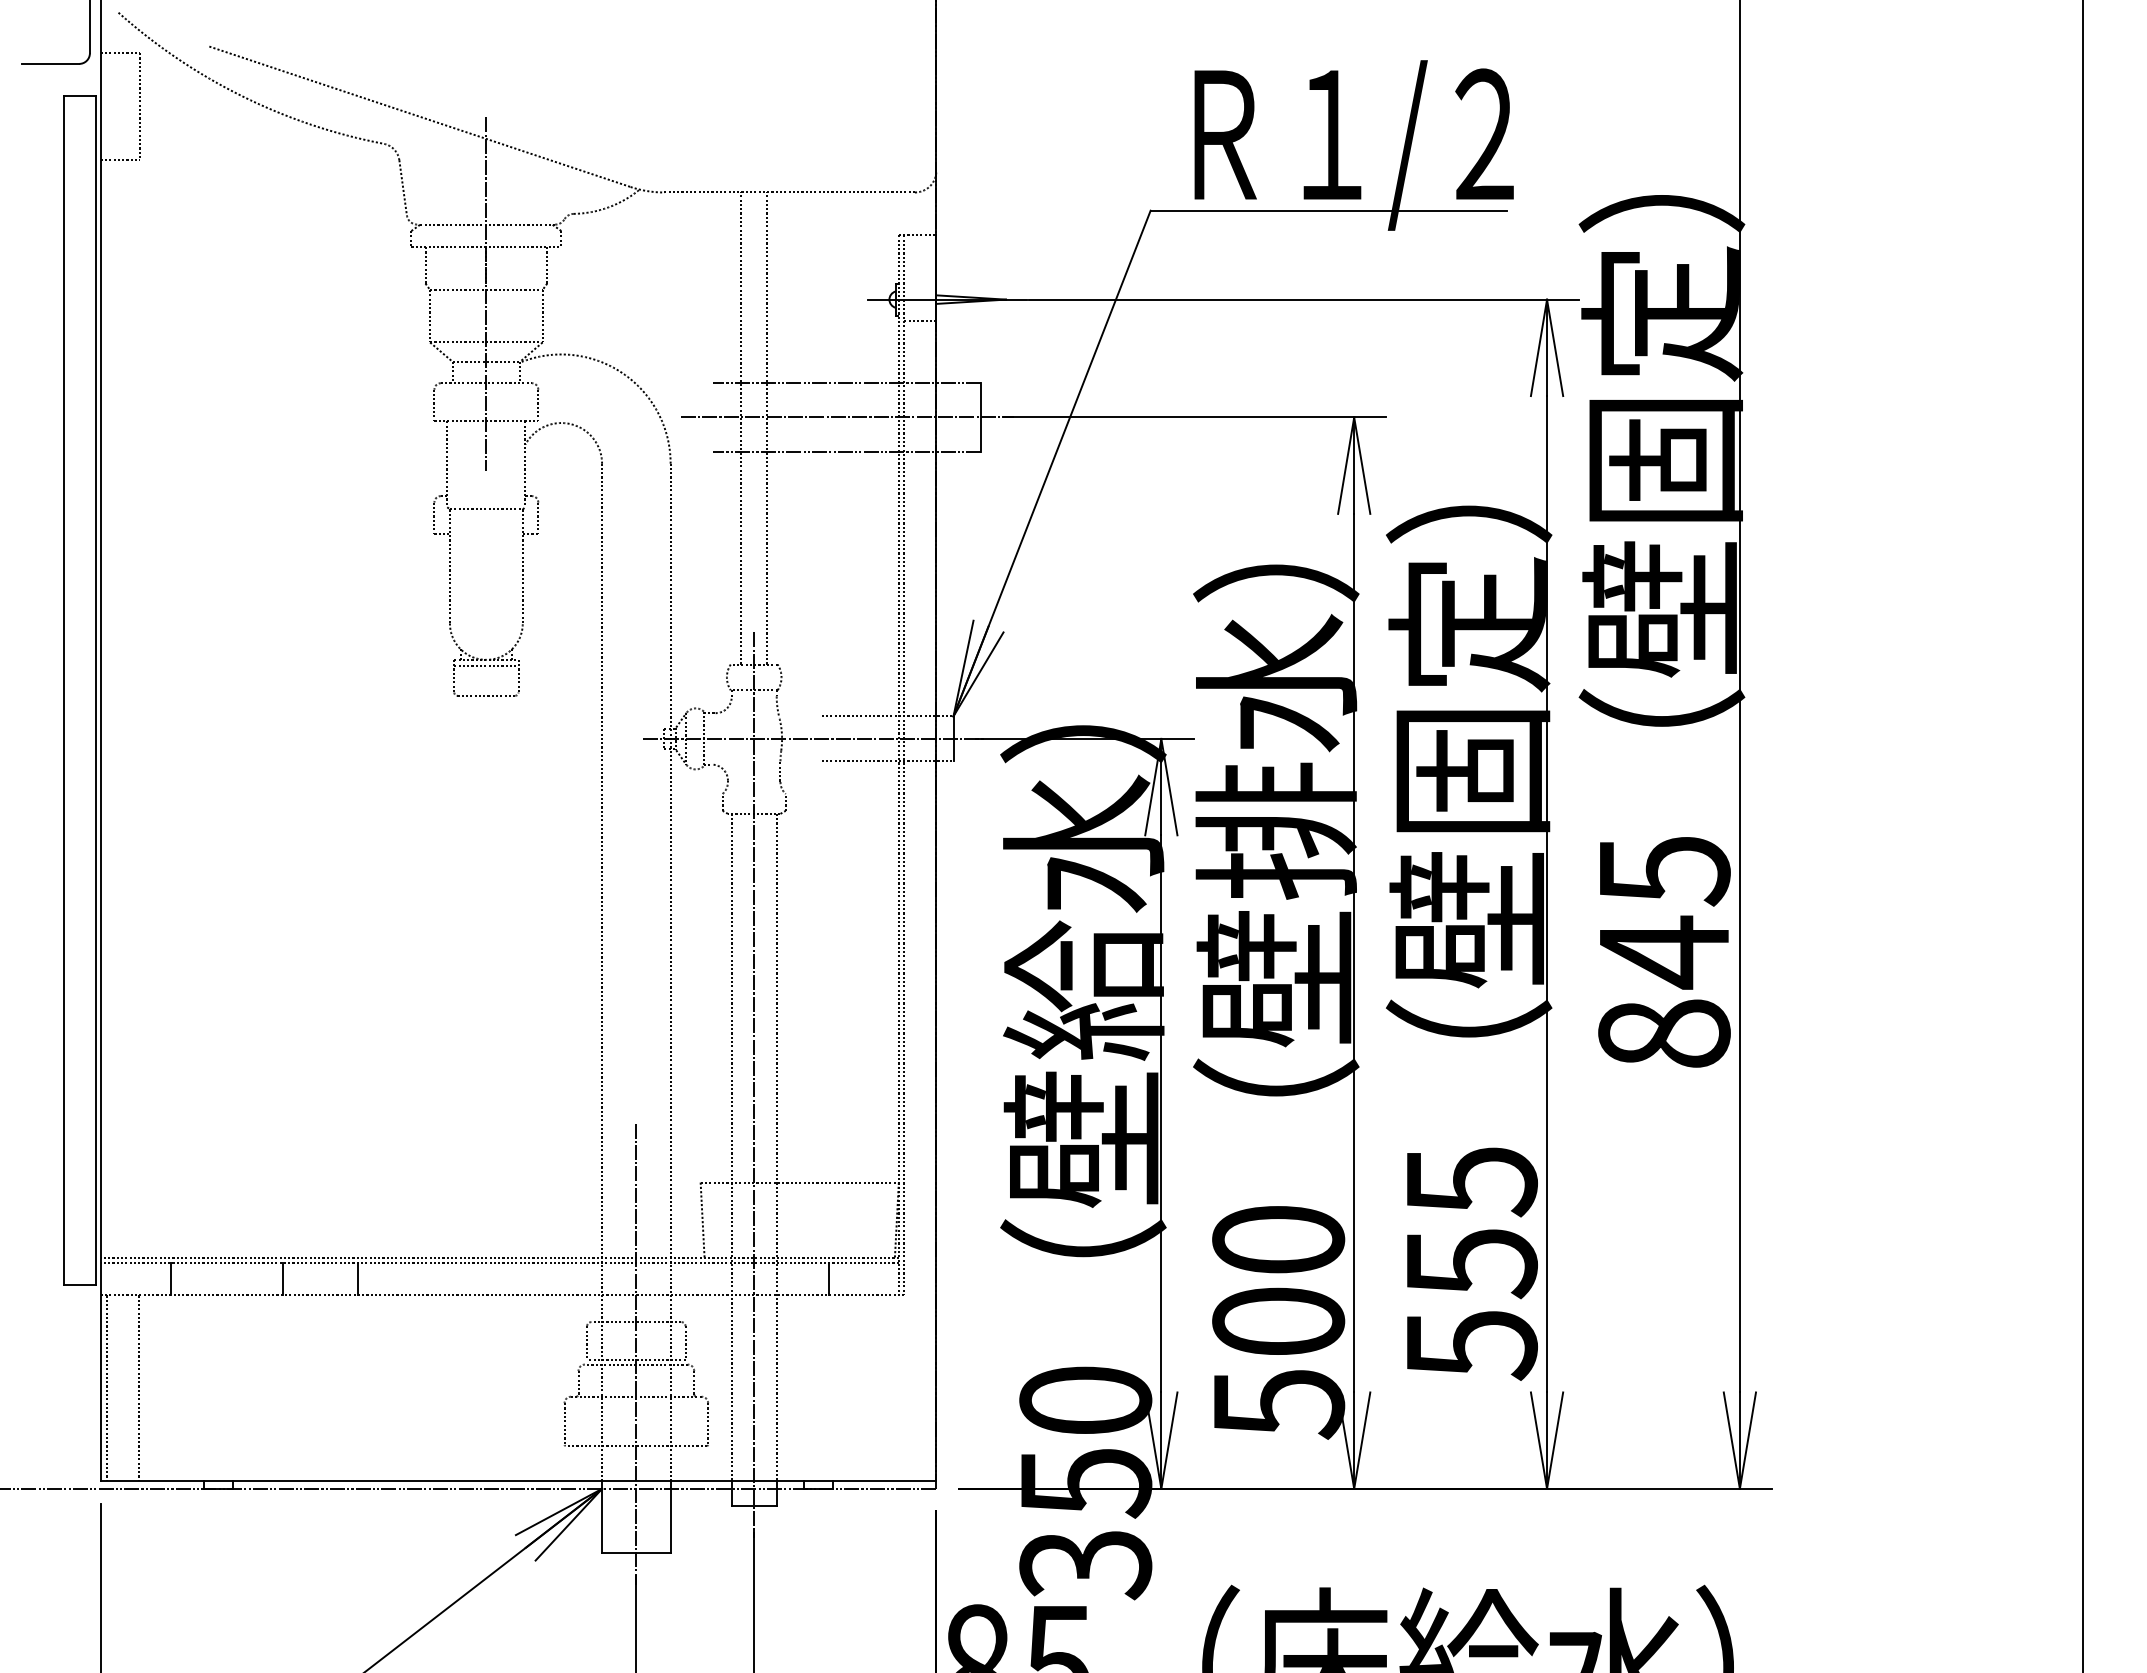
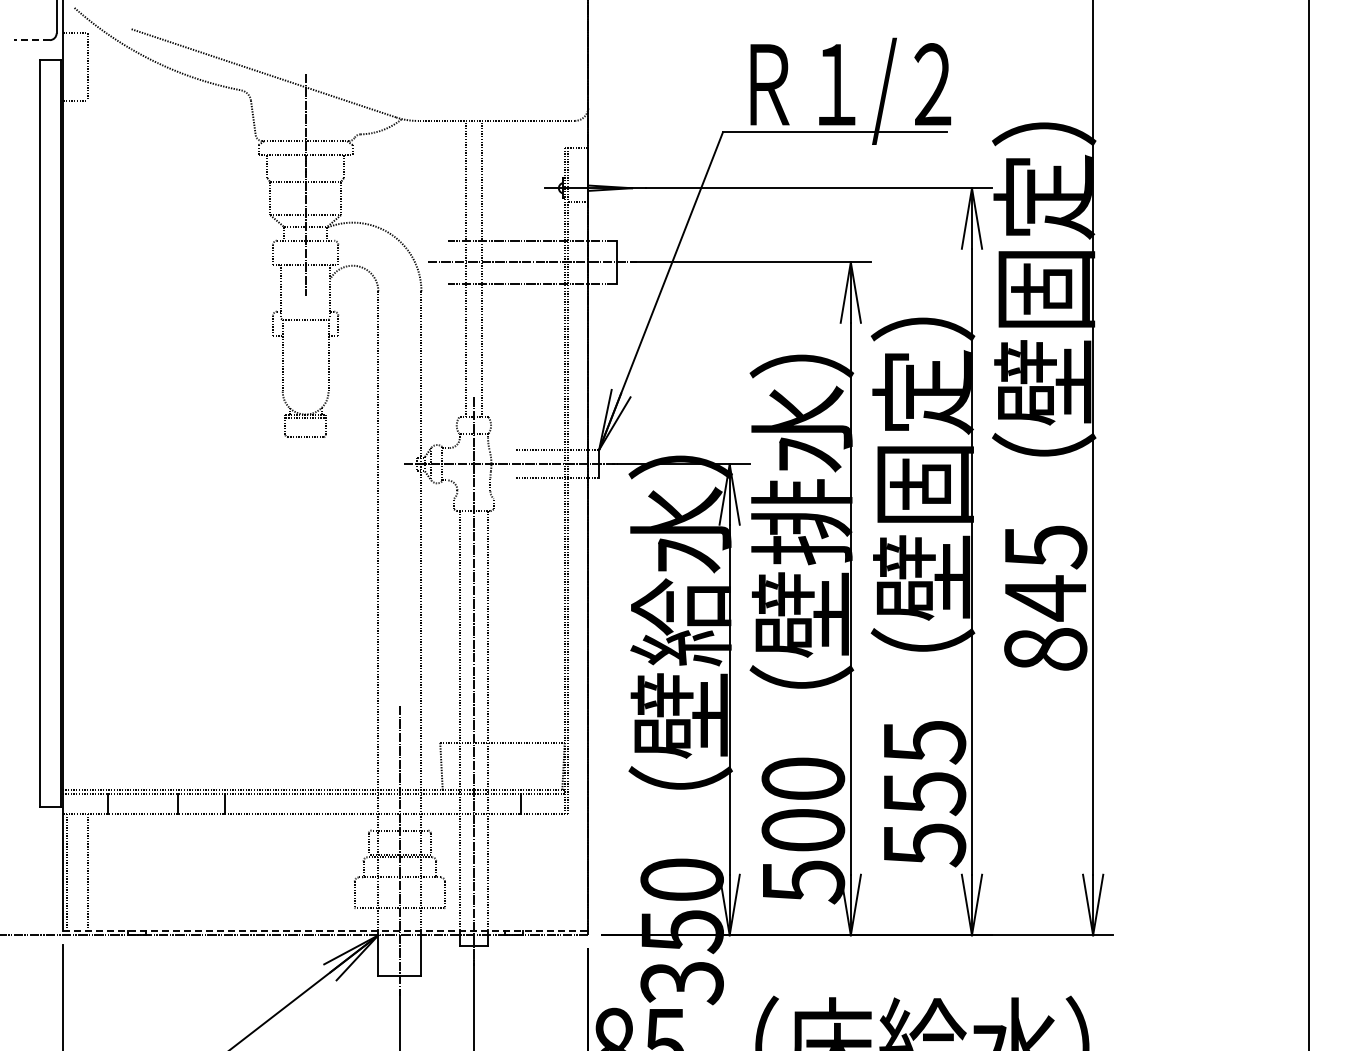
line: (49, 64) -> (31, 40), solid -> dashed
line: (519, 1481) -> (326, 930), solid -> dashed

